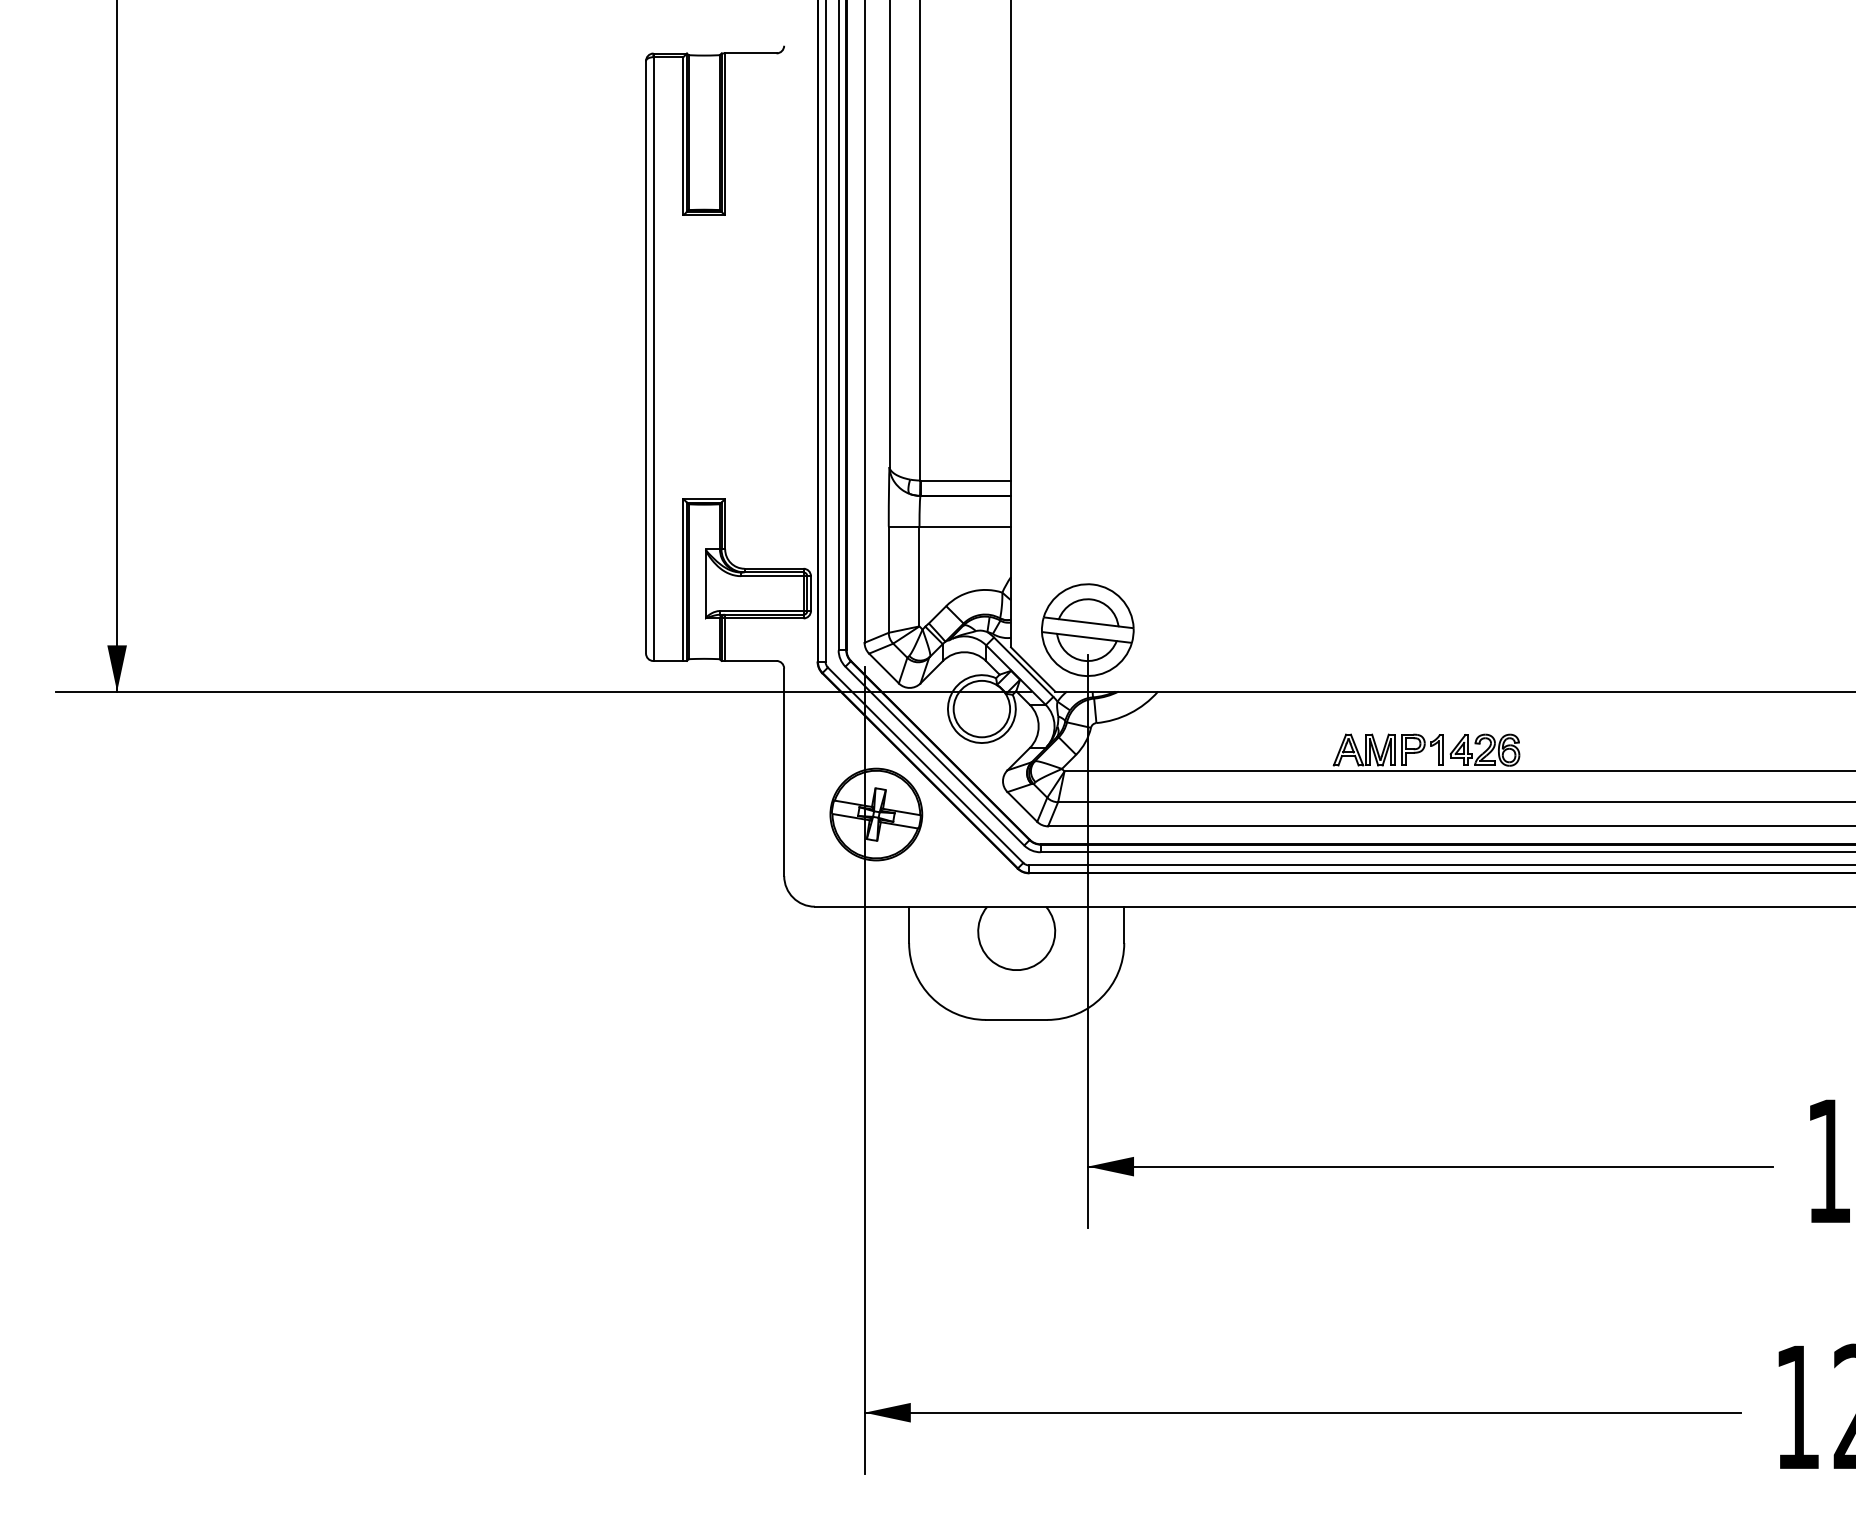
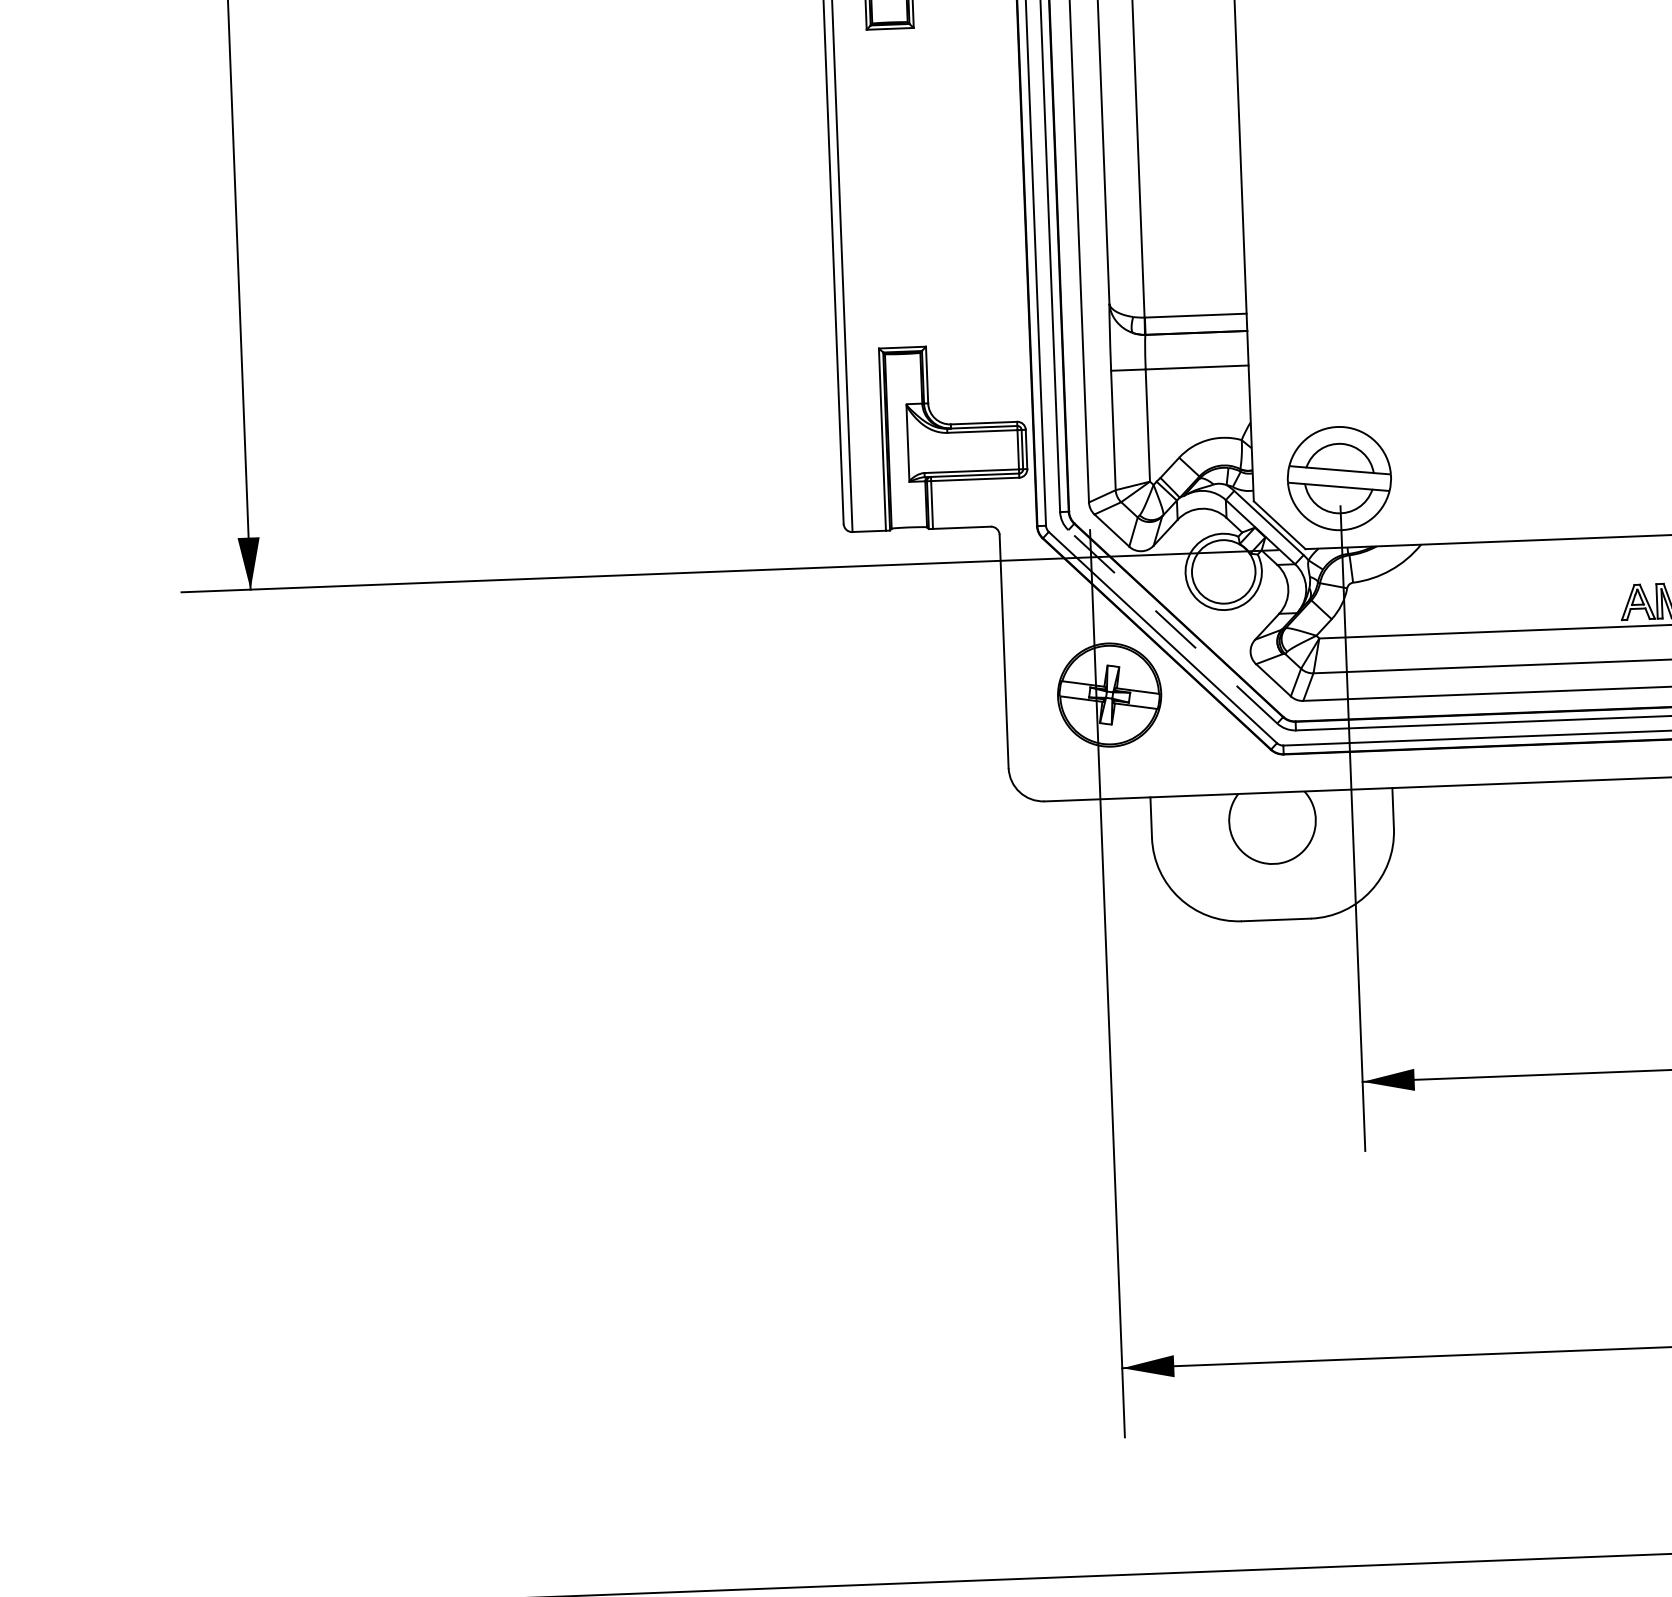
line: (934, 755) -> (1172, 626), solid -> dashed

